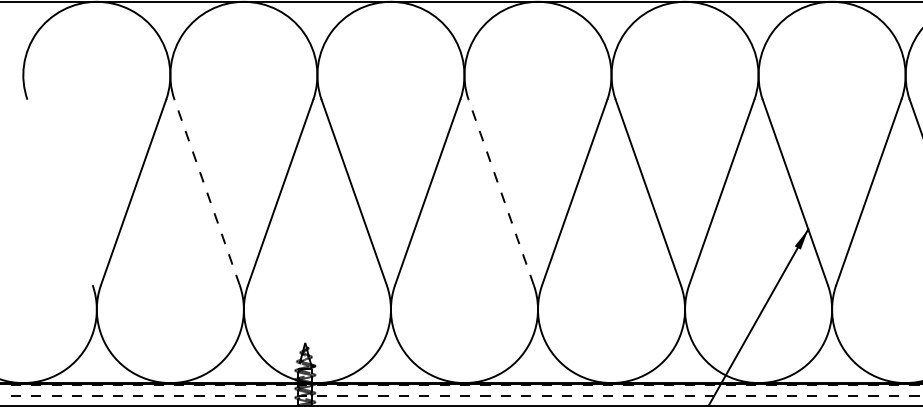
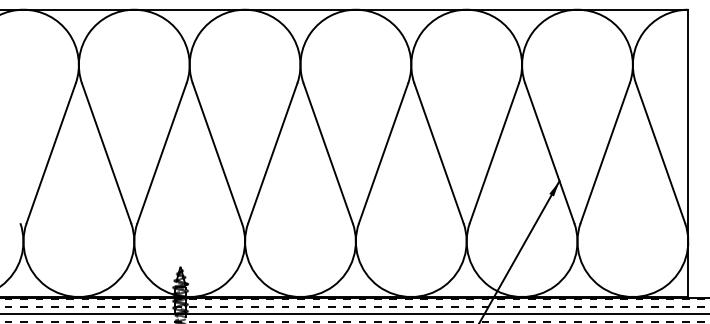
line: (207, 191) -> (106, 152), dashed -> solid
line: (501, 191) -> (328, 152), dashed -> solid

